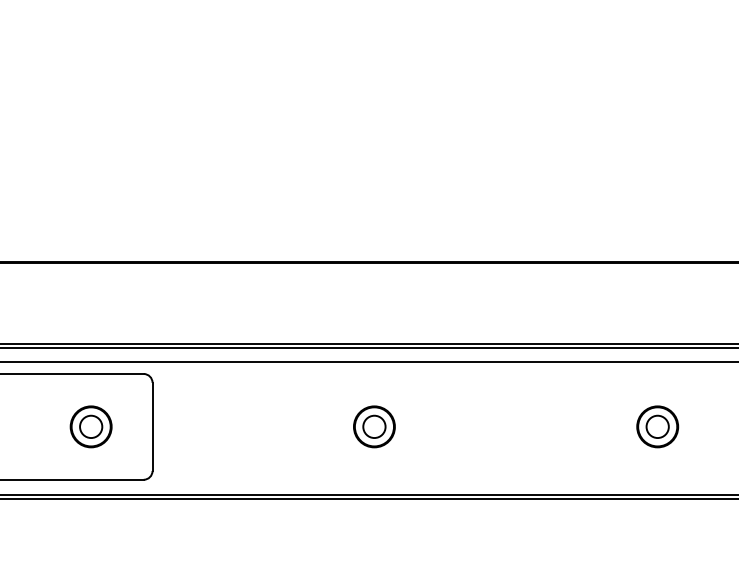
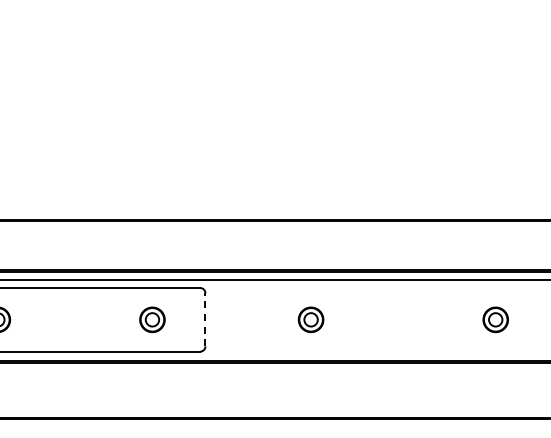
part: (91, 426) -> (152, 319), moved
line: (152, 426) -> (205, 319), solid -> dashed
part: (373, 426) -> (310, 319), moved
part: (657, 426) -> (495, 319), moved

